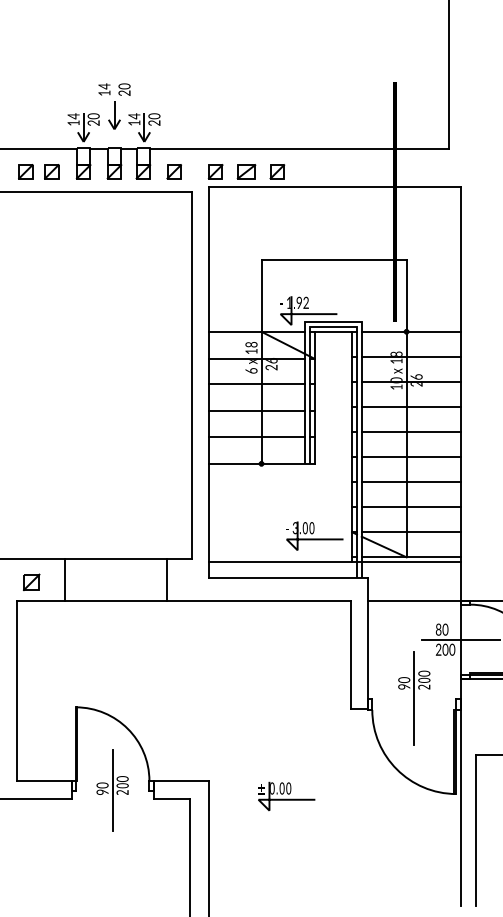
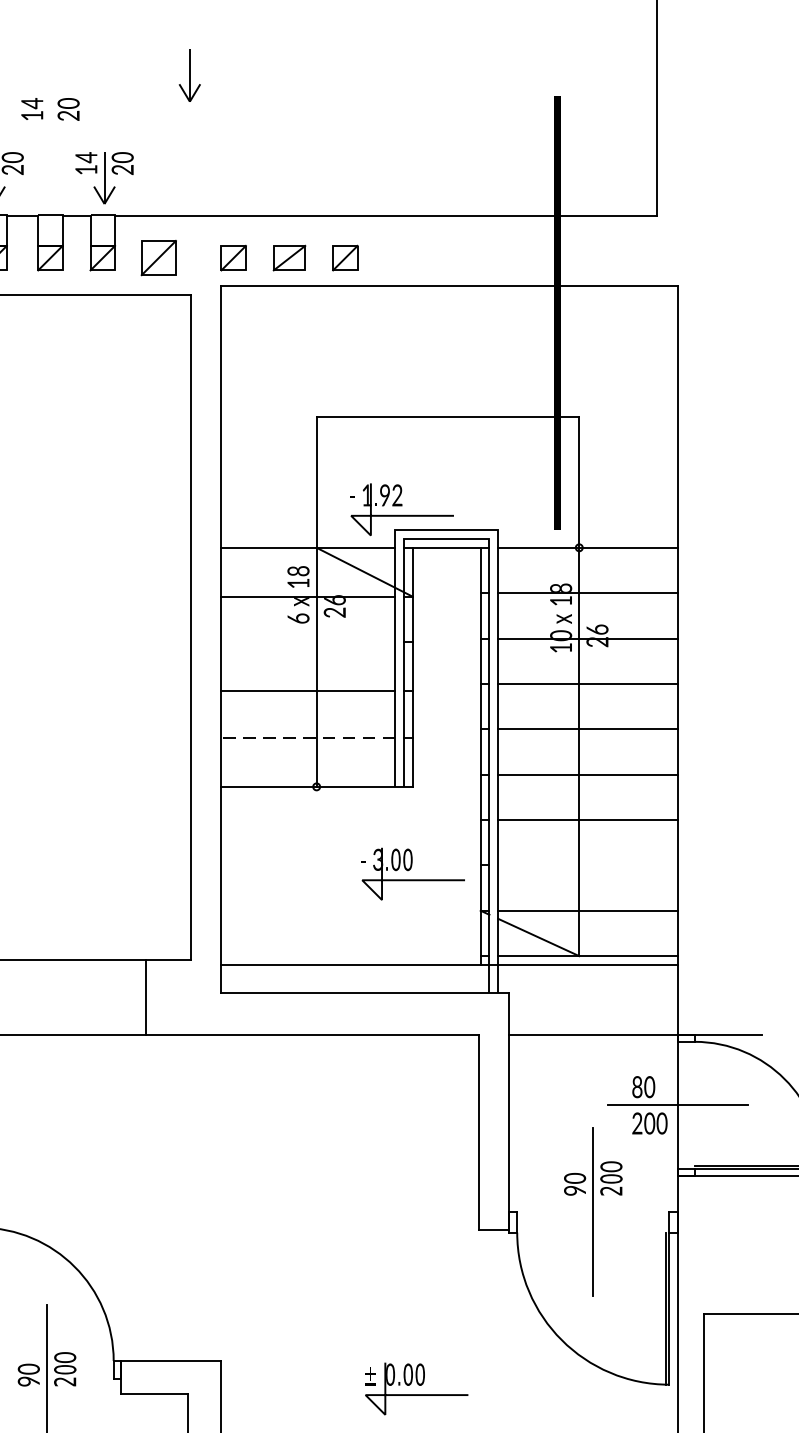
part: (114, 115) -> (189, 76), moved
part: (173, 171) -> (157, 257), size x1.4
line: (256, 383) -> (307, 641), removed
line: (256, 436) -> (307, 737), solid -> dashed
line: (411, 507) -> (588, 865), removed
part: (314, 535) -> (412, 873), moved
part: (286, 796) -> (416, 1389), moved

